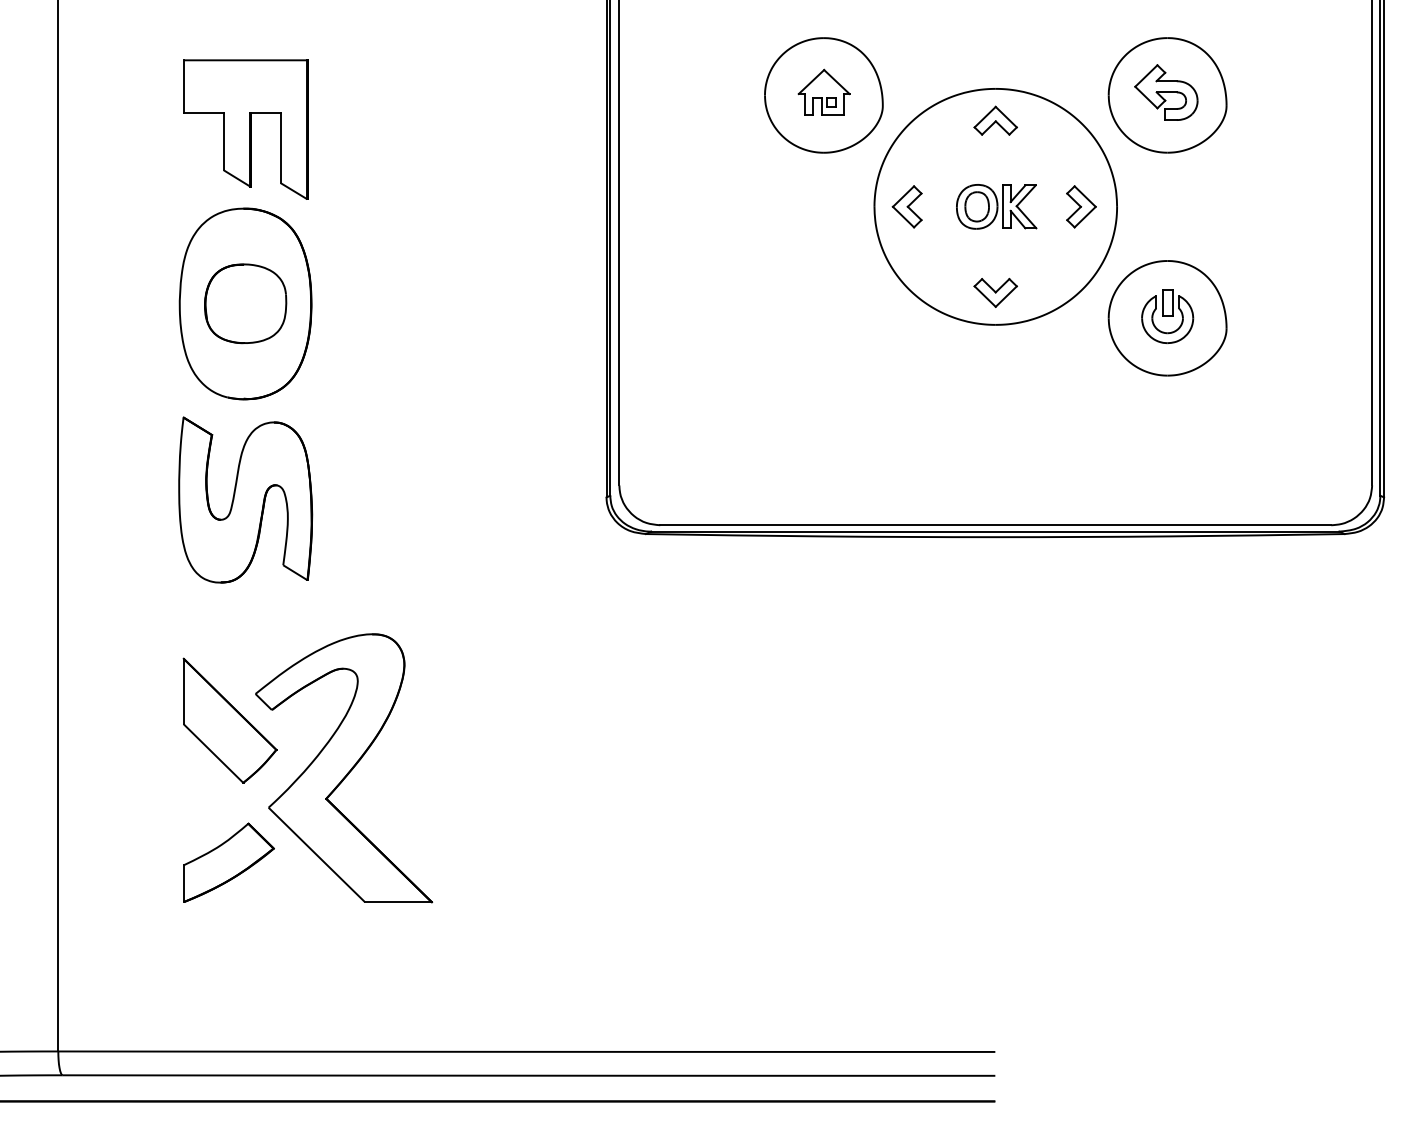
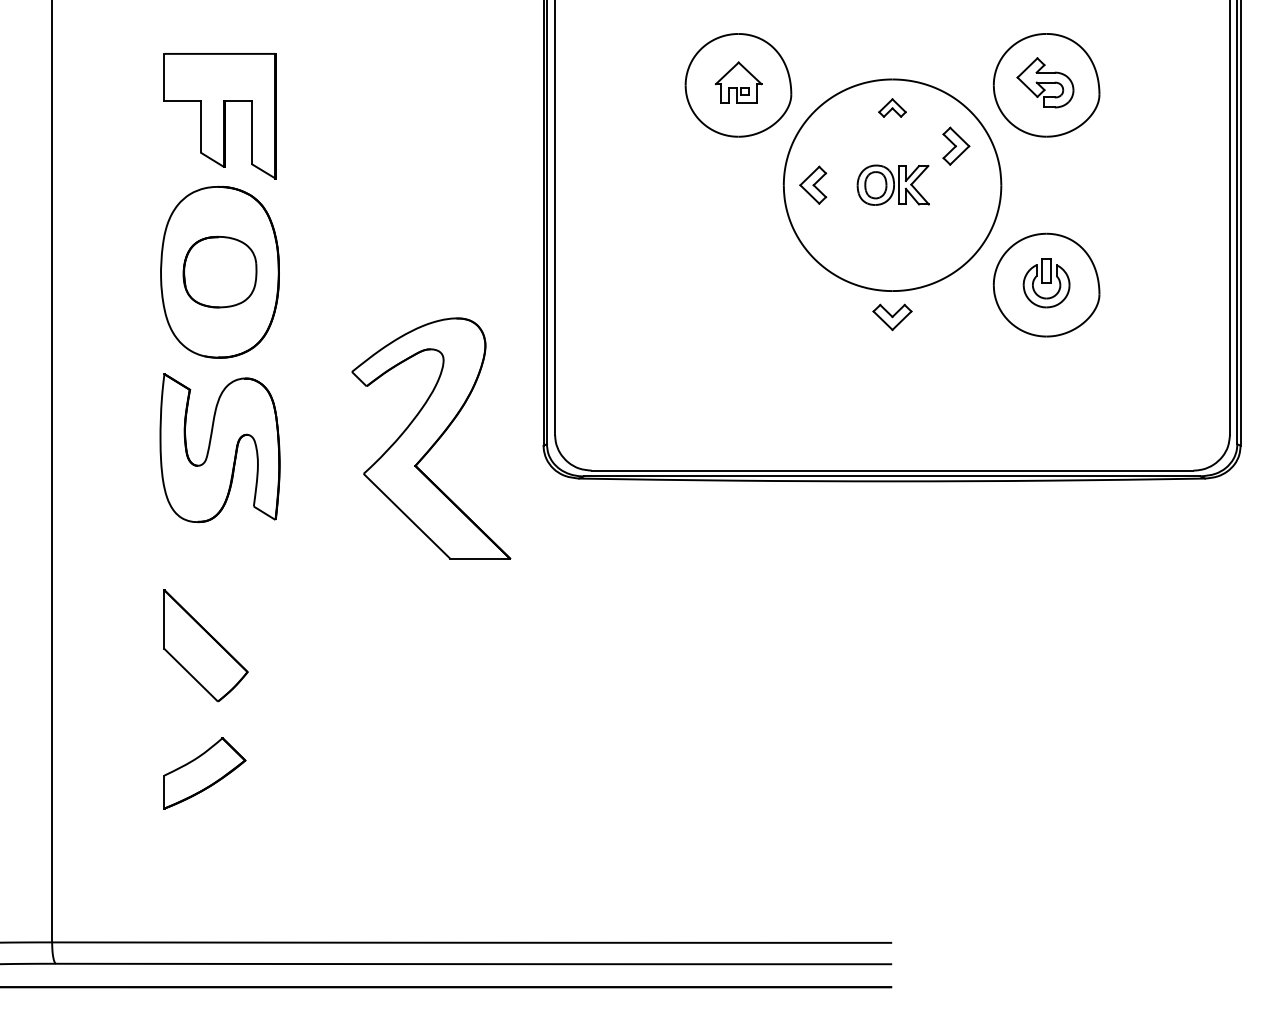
part: (995, 120) -> (892, 107), size x0.7
part: (1081, 206) -> (956, 145), moved
part: (995, 293) -> (892, 317), moved
part: (344, 768) -> (431, 438), moved

